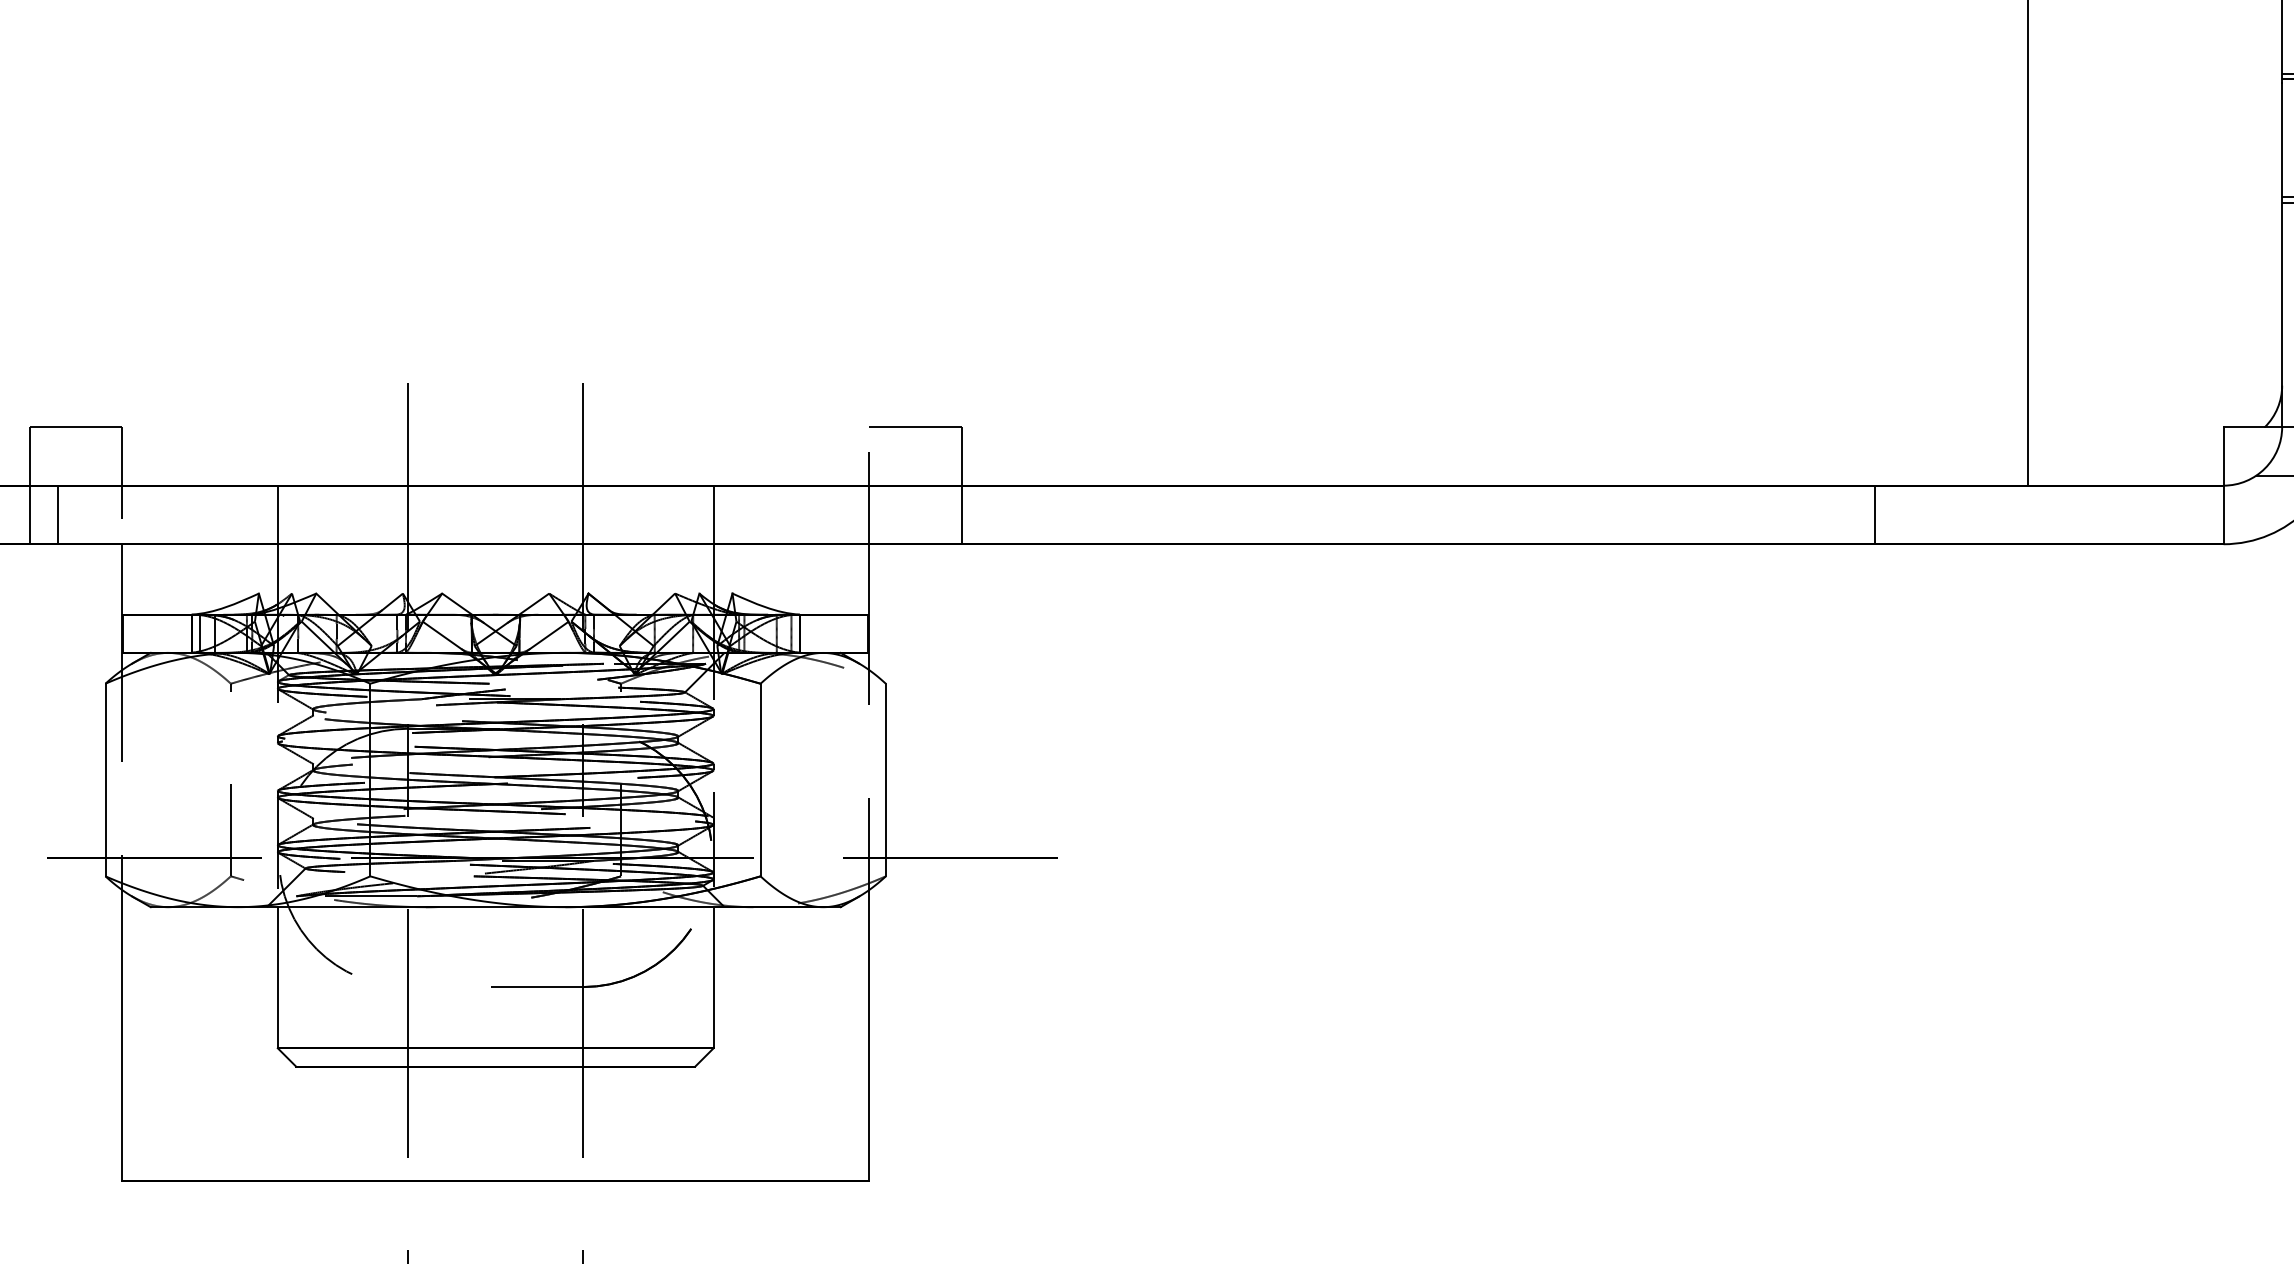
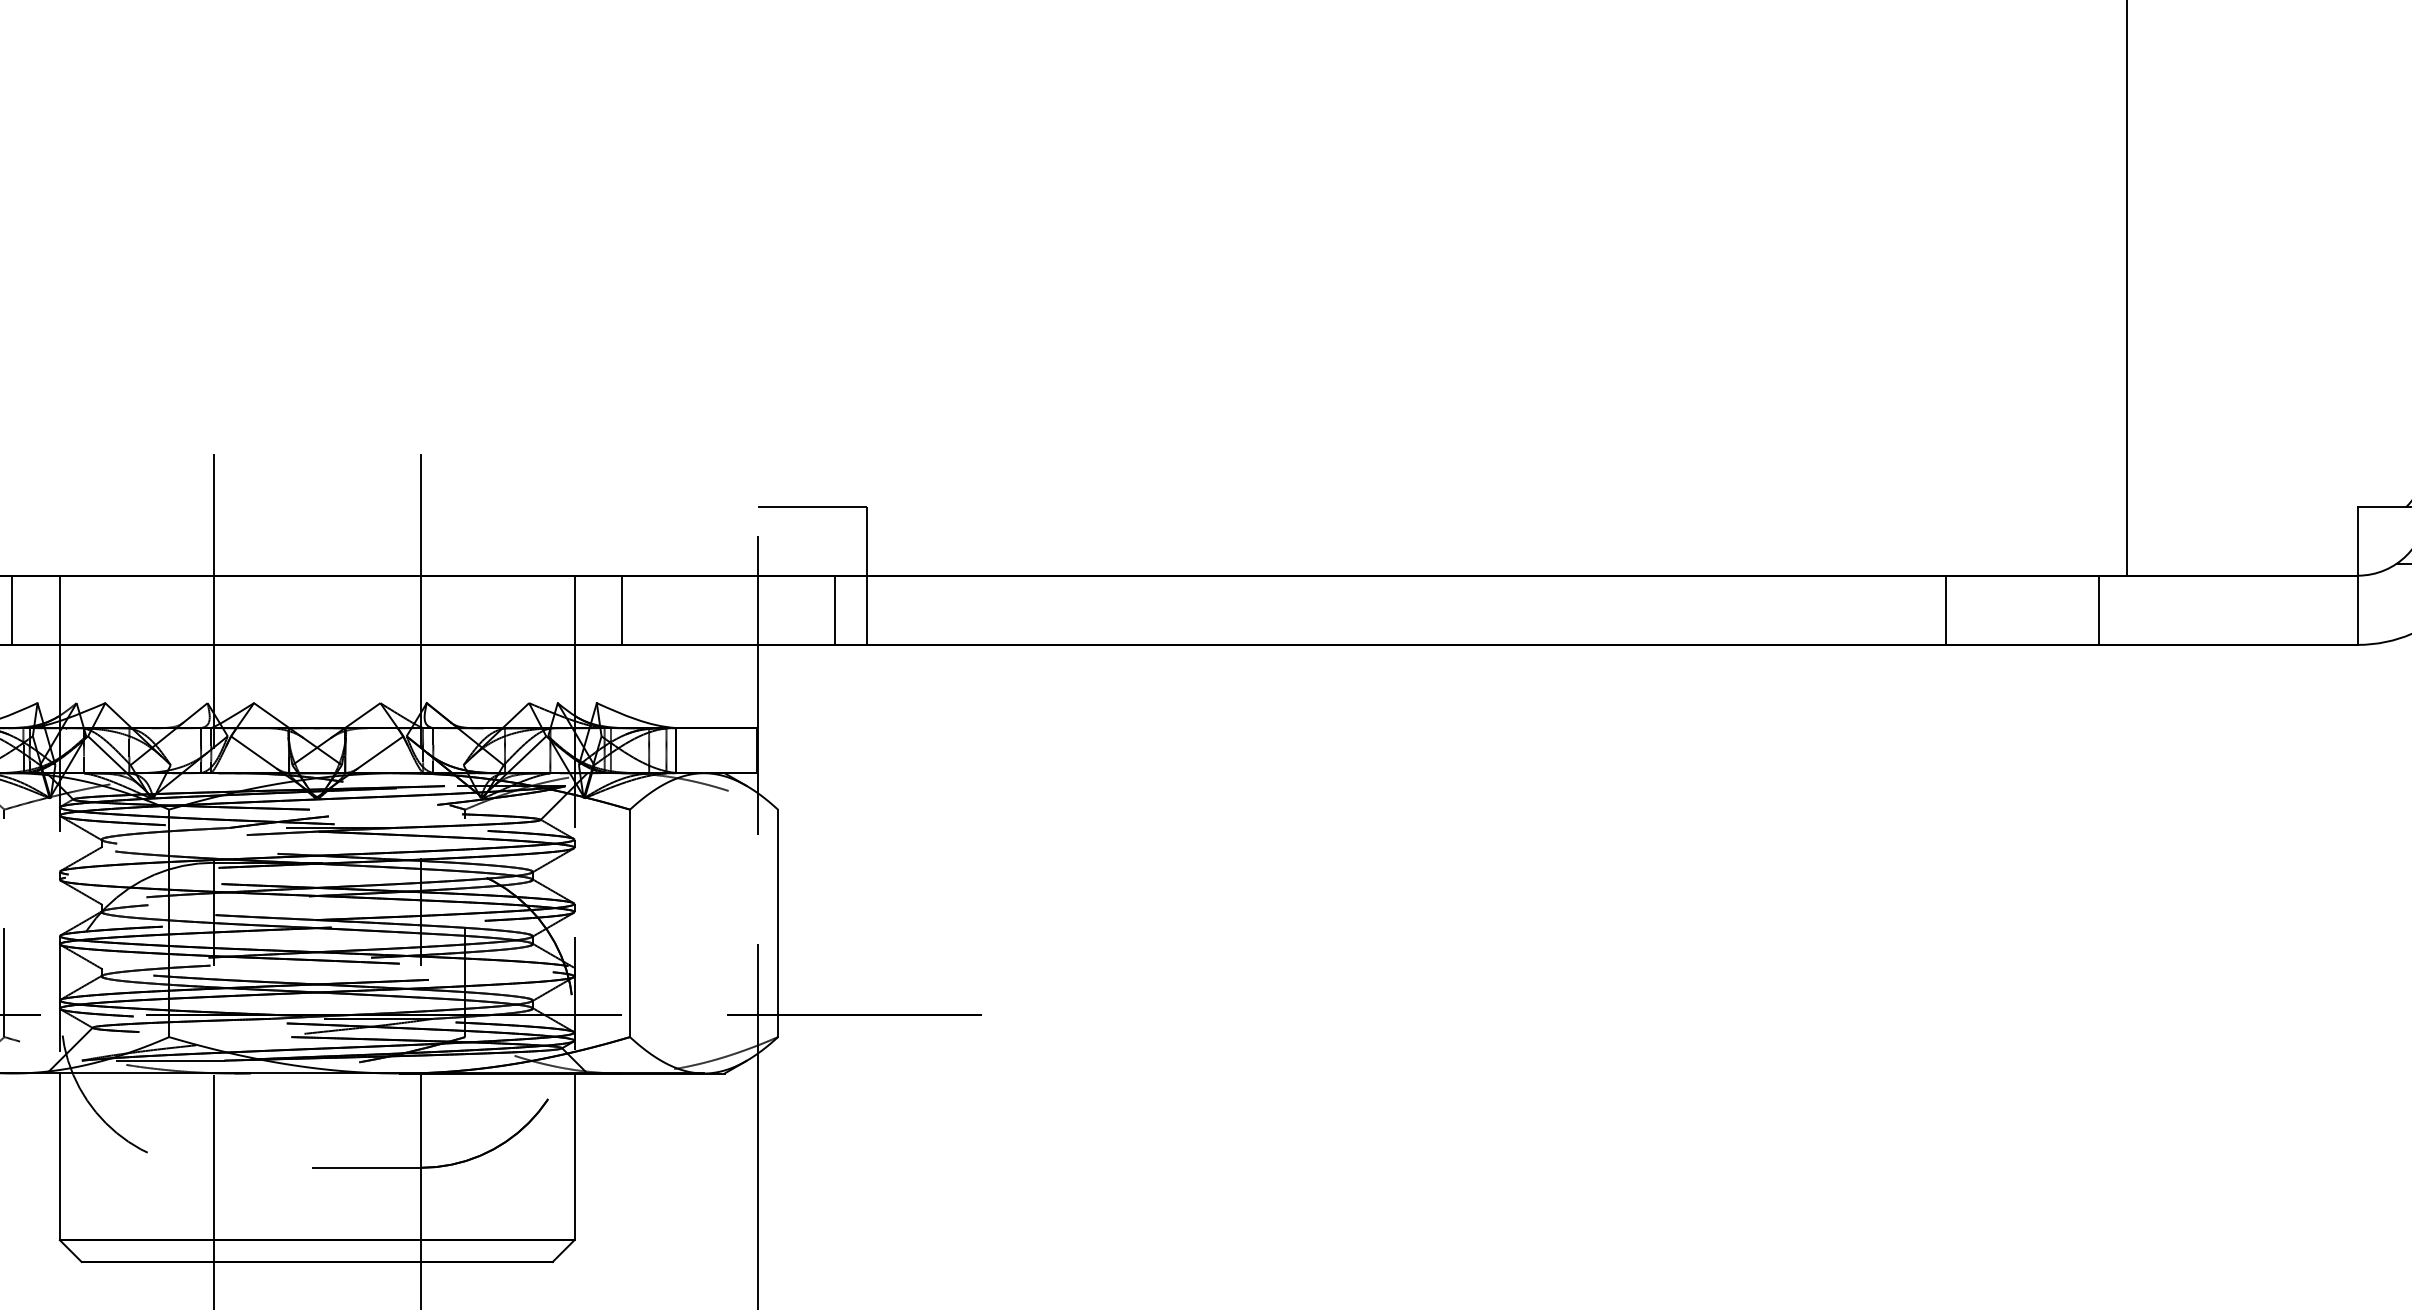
line: (237, 514) -> (12, 609), added
line: (754, 514) -> (622, 609), added
line: (933, 514) -> (834, 609), added
line: (2004, 514) -> (2099, 609), added

